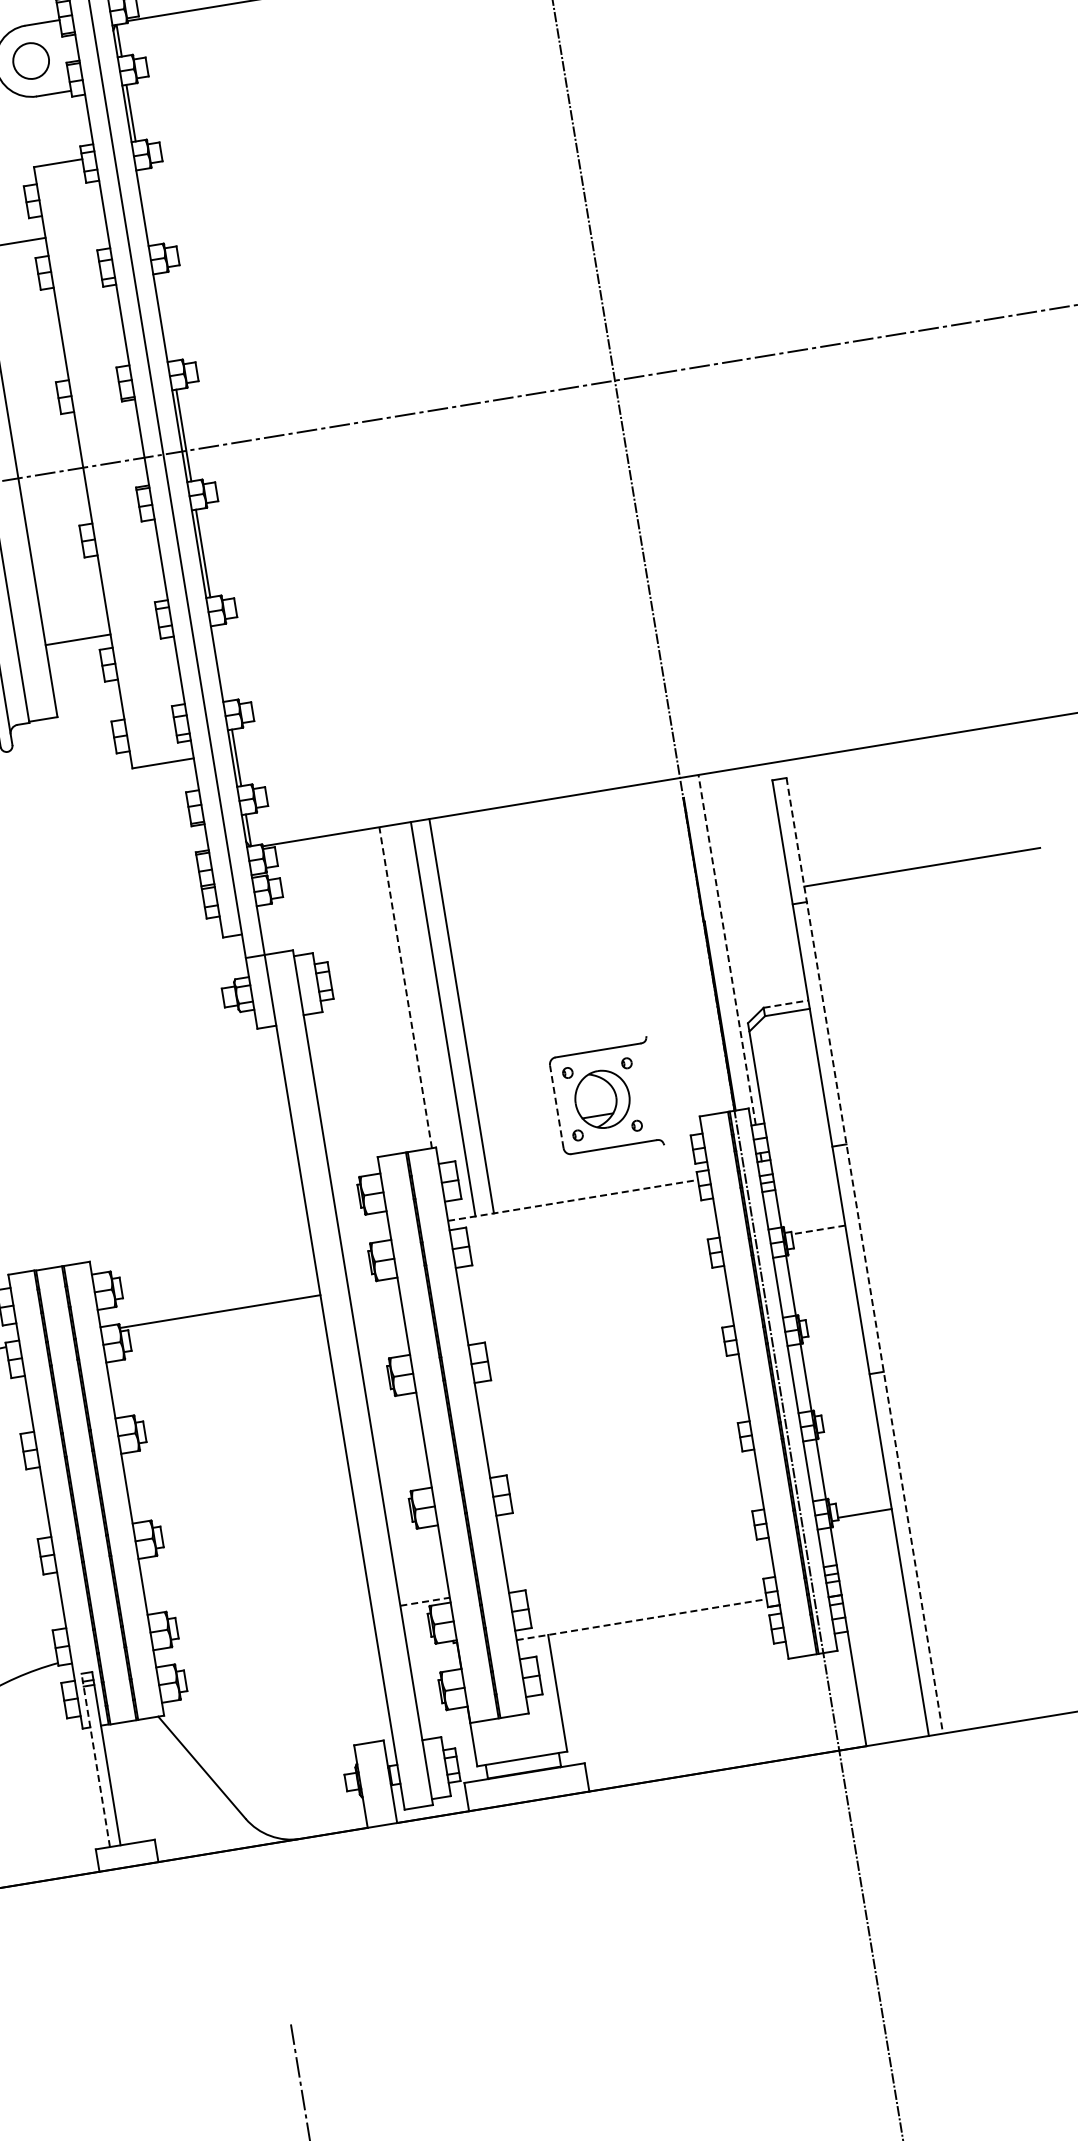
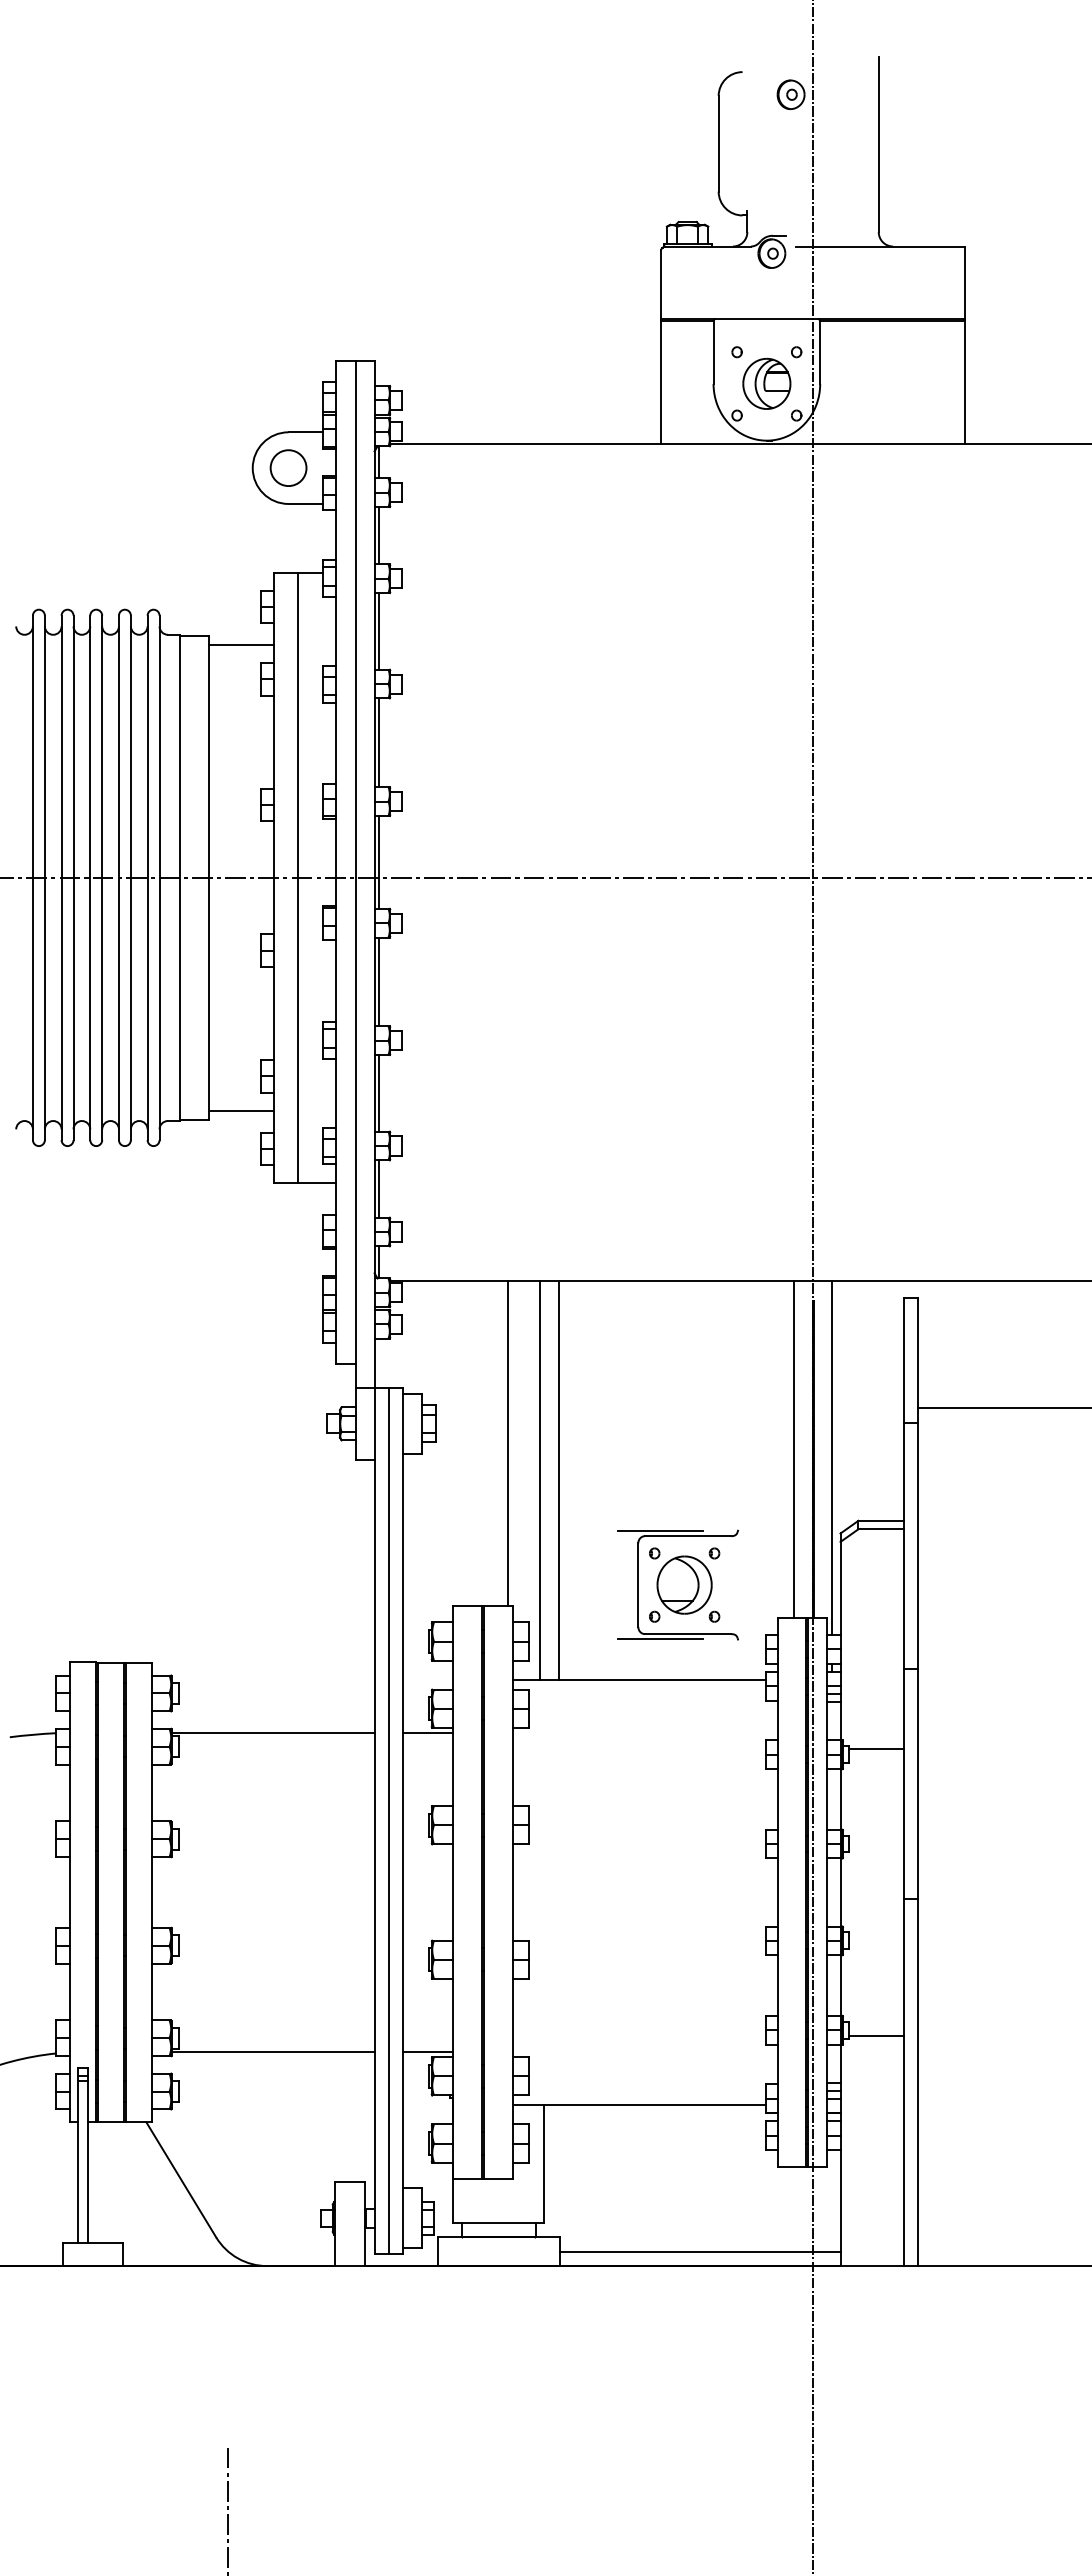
line: (146, 207) -> (378, 631), added
line: (164, 317) -> (378, 742), added
line: (107, 463) -> (298, 877), added
line: (78, 639) -> (241, 1110), moved
line: (220, 663) -> (378, 1093), added
line: (688, 946) -> (794, 1448), added
line: (726, 949) -> (831, 1457), dashed -> solid
line: (405, 988) -> (508, 1443), dashed -> solid
line: (786, 1003) -> (881, 1520), dashed -> solid
line: (570, 1050) -> (660, 1531), added
line: (557, 1107) -> (638, 1585), dashed -> solid
line: (587, 1155) -> (660, 1638), added
line: (573, 1200) -> (639, 1680), dashed -> solid
line: (818, 1229) -> (876, 1748), dashed -> solid
line: (865, 1256) -> (918, 1782), dashed -> solid
line: (373, 1286) -> (428, 1732), added
line: (348, 1380) -> (388, 1821), added
line: (425, 1601) -> (428, 2052), dashed -> solid
line: (641, 1619) -> (639, 2104), dashed -> solid
line: (271, 1627) -> (272, 2052), added
line: (724, 1754) -> (699, 2251), added
line: (95, 1760) -> (77, 2155), dashed -> solid

